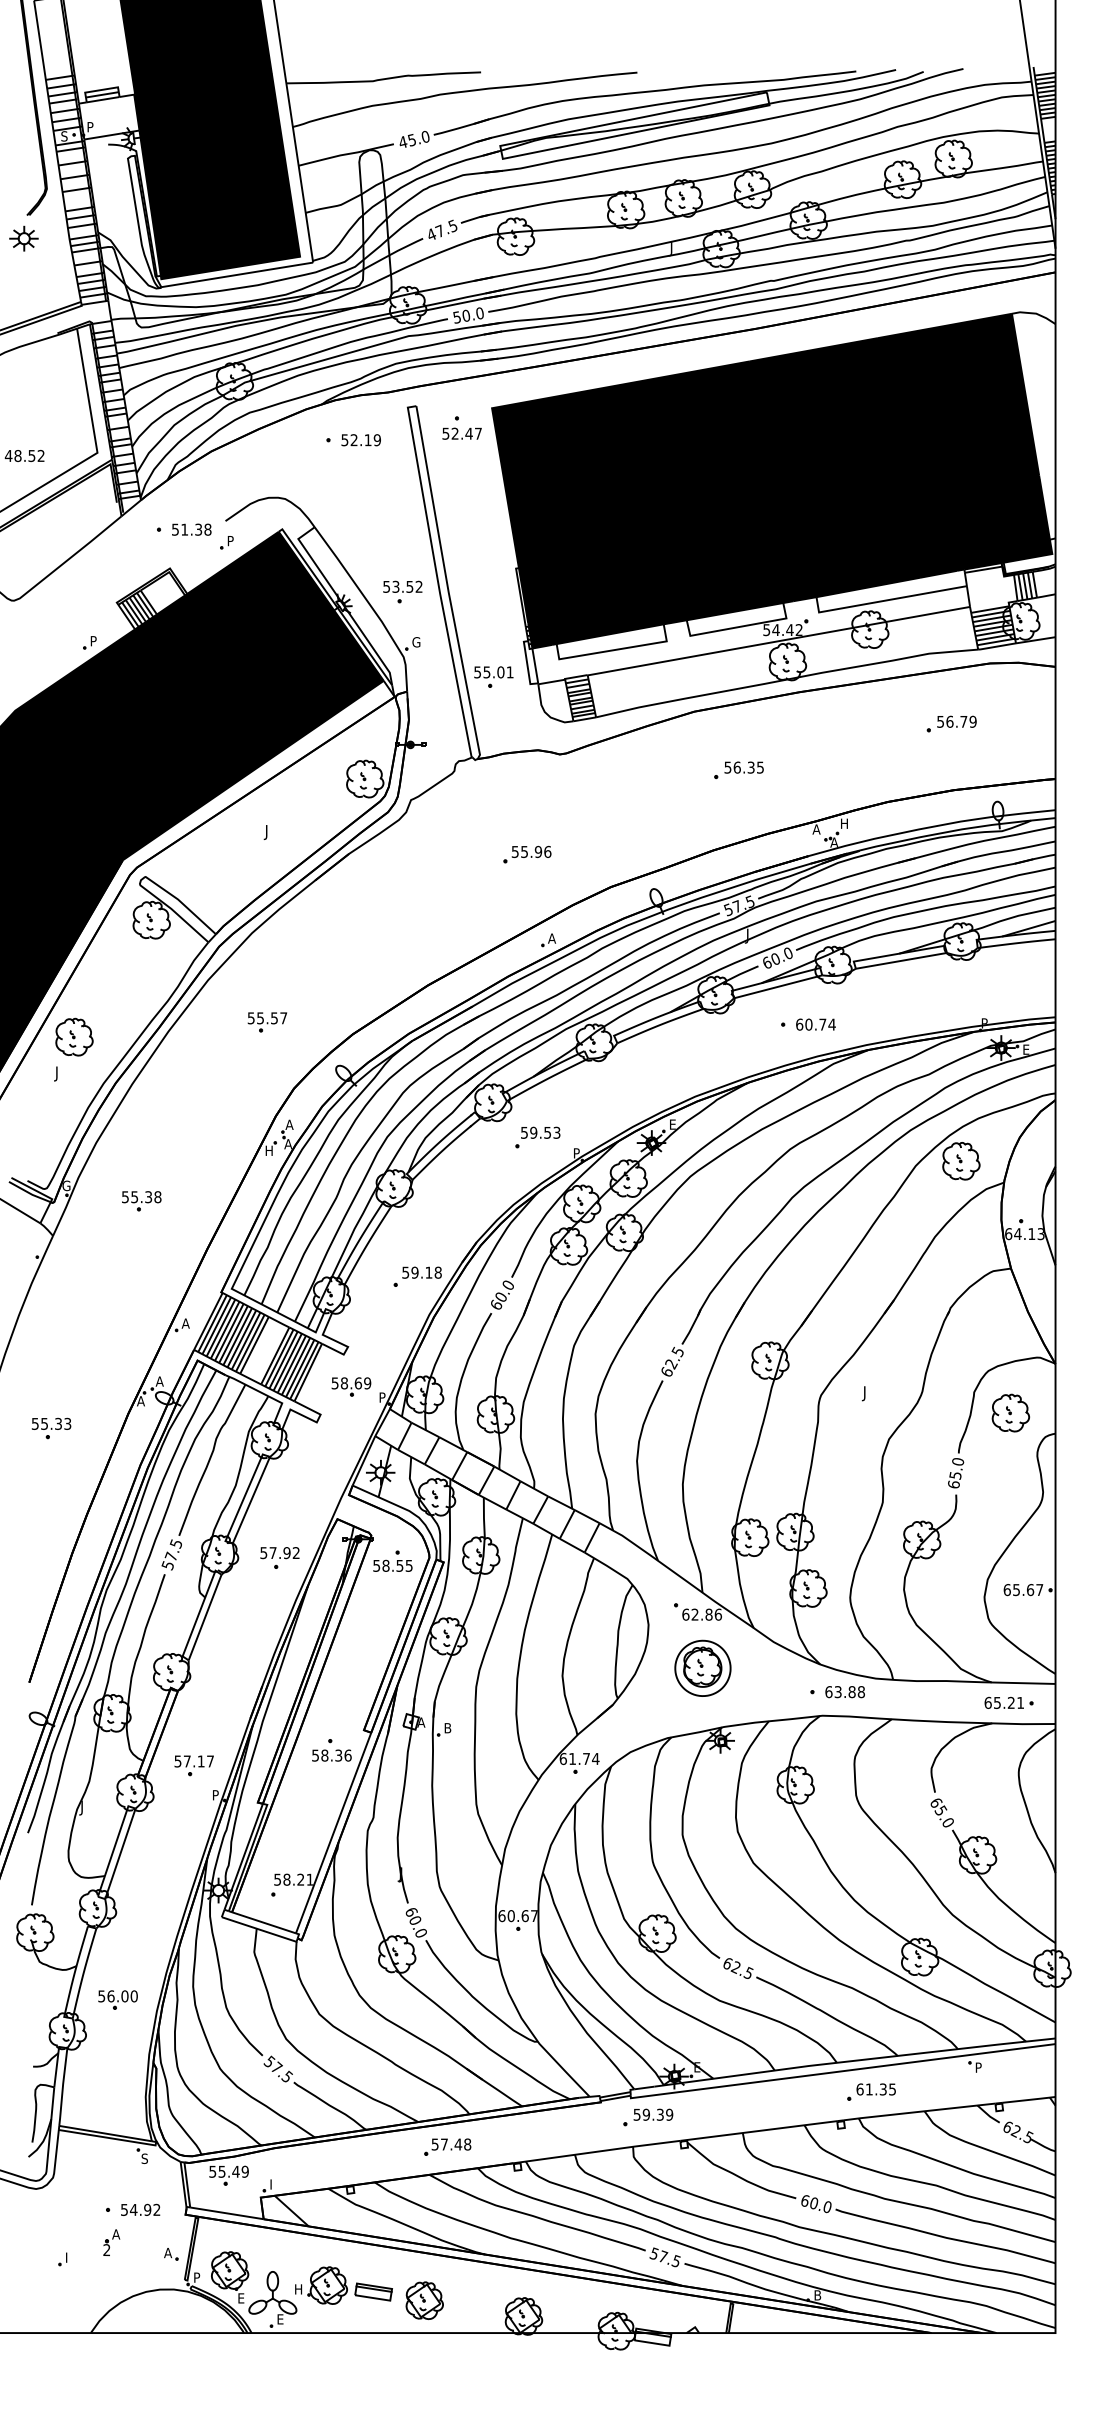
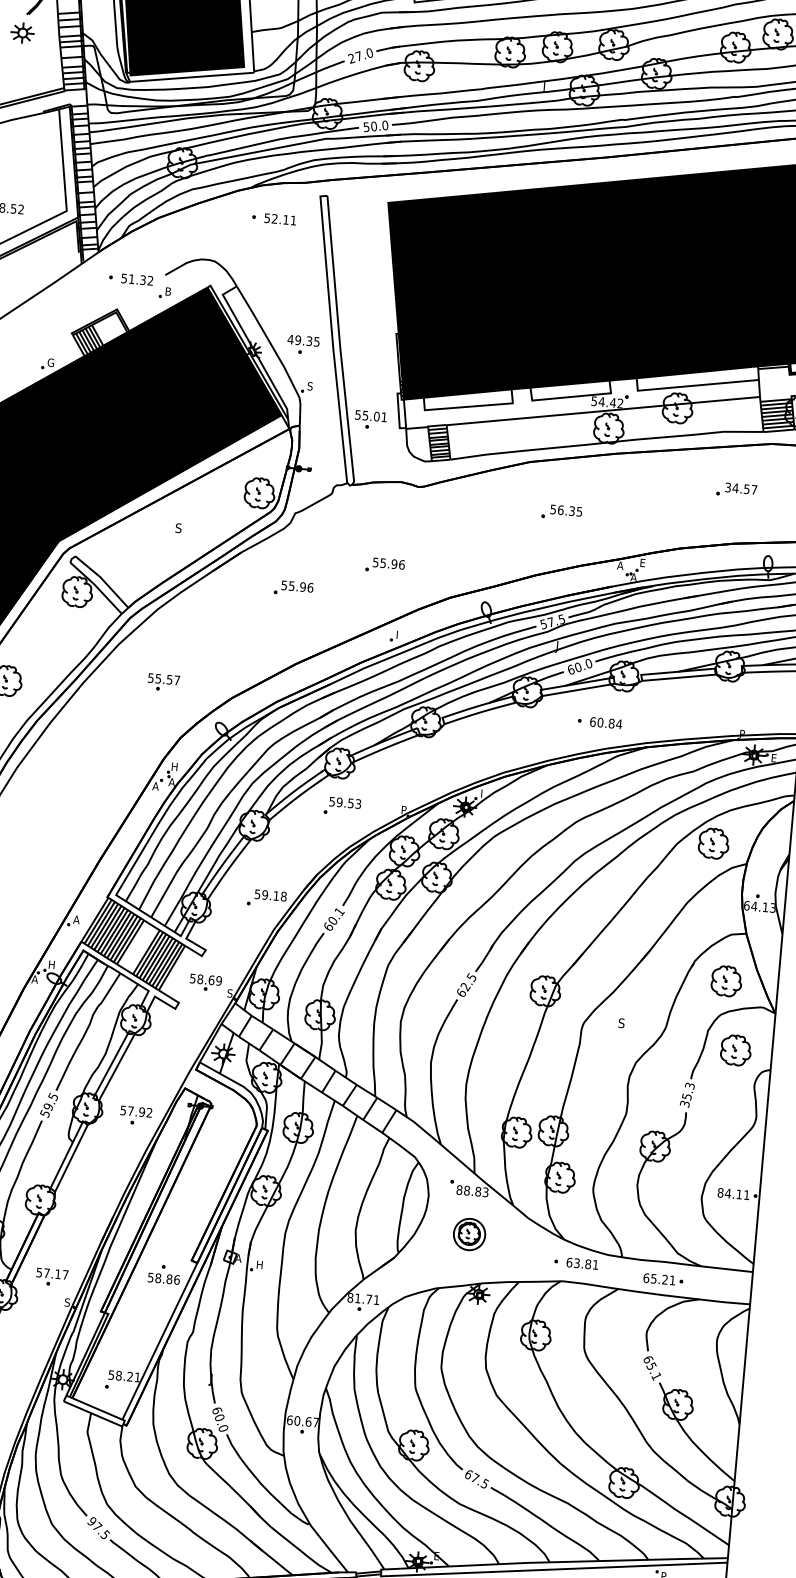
text: (441, 230) -> (360, 55), 47.5 -> 27.0
part: (461, 427) -> (362, 216), removed
text: (376, 440) -> (292, 220), 52.19 -> 52.11
text: (207, 529) -> (150, 280), 51.38 -> 51.32
text: (231, 541) -> (168, 292), P -> B
text: (402, 586) -> (303, 340), 53.52 -> 49.35
text: (94, 641) -> (51, 363), P -> G
text: (416, 642) -> (310, 386), G -> S
text: (956, 721) -> (740, 488), 56.79 -> 34.57
text: (844, 823) -> (643, 562), H -> E
text: (267, 832) -> (177, 529), J -> S
part: (417, 892) -> (293, 588), added
text: (552, 938) -> (399, 635), A -> I
text: (822, 1024) -> (611, 723), 60.74 -> 60.84
text: (289, 1124) -> (174, 766), A -> H
text: (673, 1124) -> (484, 793), E -> I
part: (537, 1137) -> (342, 806), moved
text: (268, 1150) -> (155, 786), H -> A
part: (141, 1201) -> (49, 818), removed
text: (508, 1285) -> (339, 911), 60.0 -> 60.1
part: (991, 1328) -> (726, 980), added
text: (159, 1381) -> (51, 964), A -> H
text: (865, 1393) -> (620, 1024), J -> S
text: (382, 1397) -> (230, 993), P -> S
text: (955, 1473) -> (687, 1095), 65.0 -> 35.3
text: (170, 1556) -> (47, 1106), 57.5 -> 59.5
part: (392, 1560) -> (226, 1125), removed
text: (1023, 1590) -> (733, 1194), 65.67 -> 84.11
text: (702, 1614) -> (472, 1191), 62.86 -> 88.83
part: (702, 1667) -> (469, 1233), size x0.7
text: (860, 1692) -> (594, 1265), 63.88 -> 63.81
part: (1008, 1702) -> (662, 1279), moved
text: (448, 1728) -> (259, 1265), B -> H
text: (338, 1755) -> (169, 1279), 58.36 -> 58.86
text: (579, 1758) -> (363, 1298), 61.74 -> 81.71
text: (215, 1795) -> (67, 1302), P -> S
text: (947, 1822) -> (655, 1376), 65.0 -> 65.1
text: (735, 1967) -> (474, 1478), 62.5 -> 67.5
text: (269, 2061) -> (92, 1521), 57.5 -> 97.5

